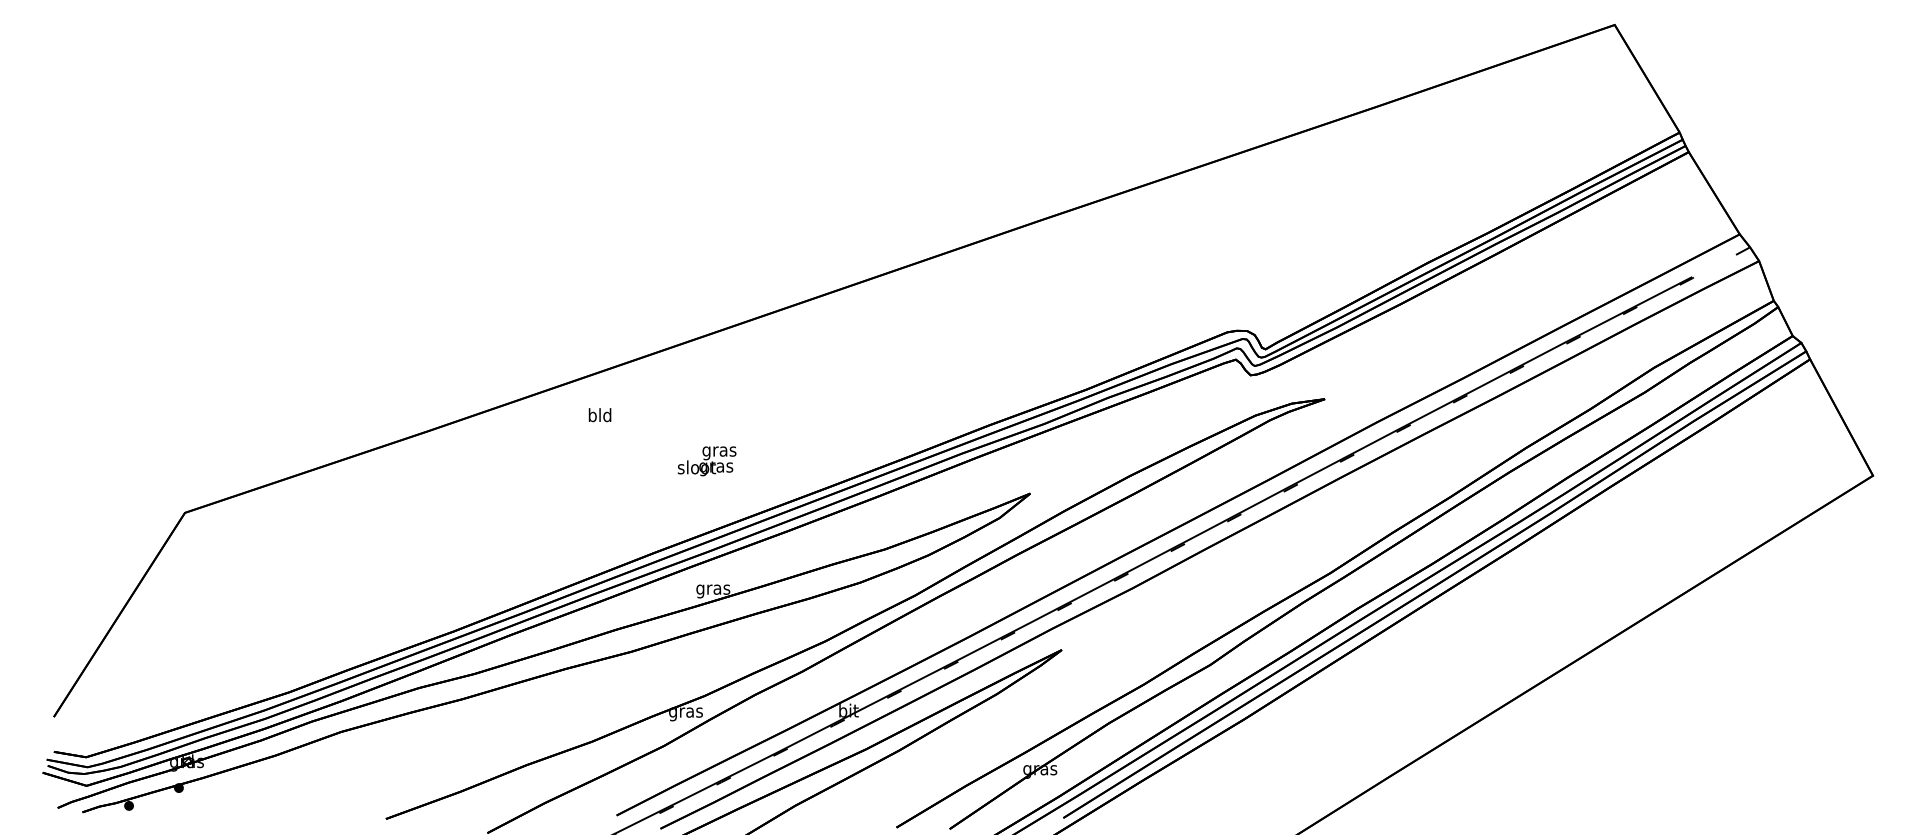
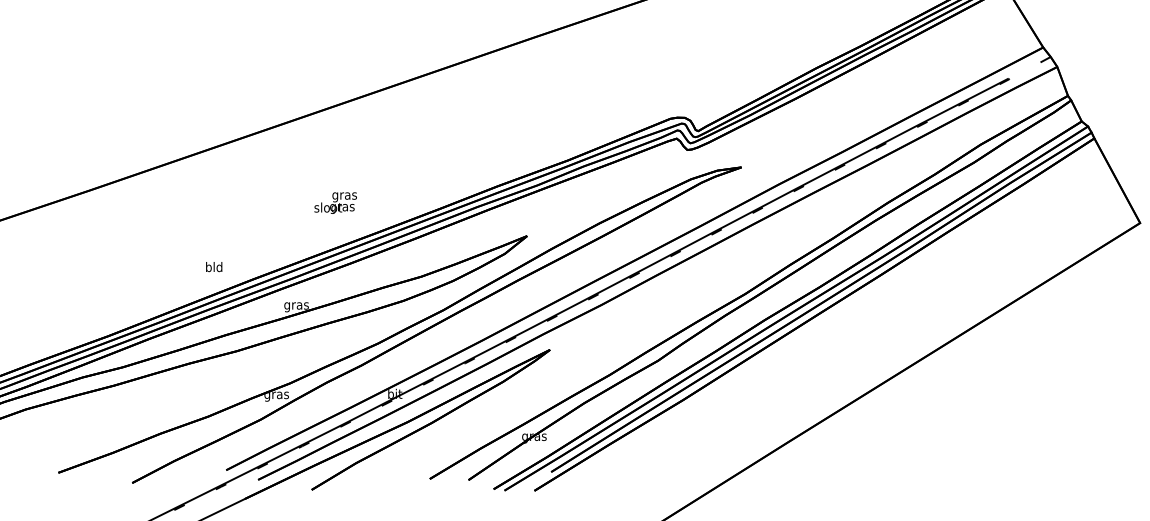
text: (599, 415) -> (213, 267), moved
text: (706, 461) -> (335, 203), moved

